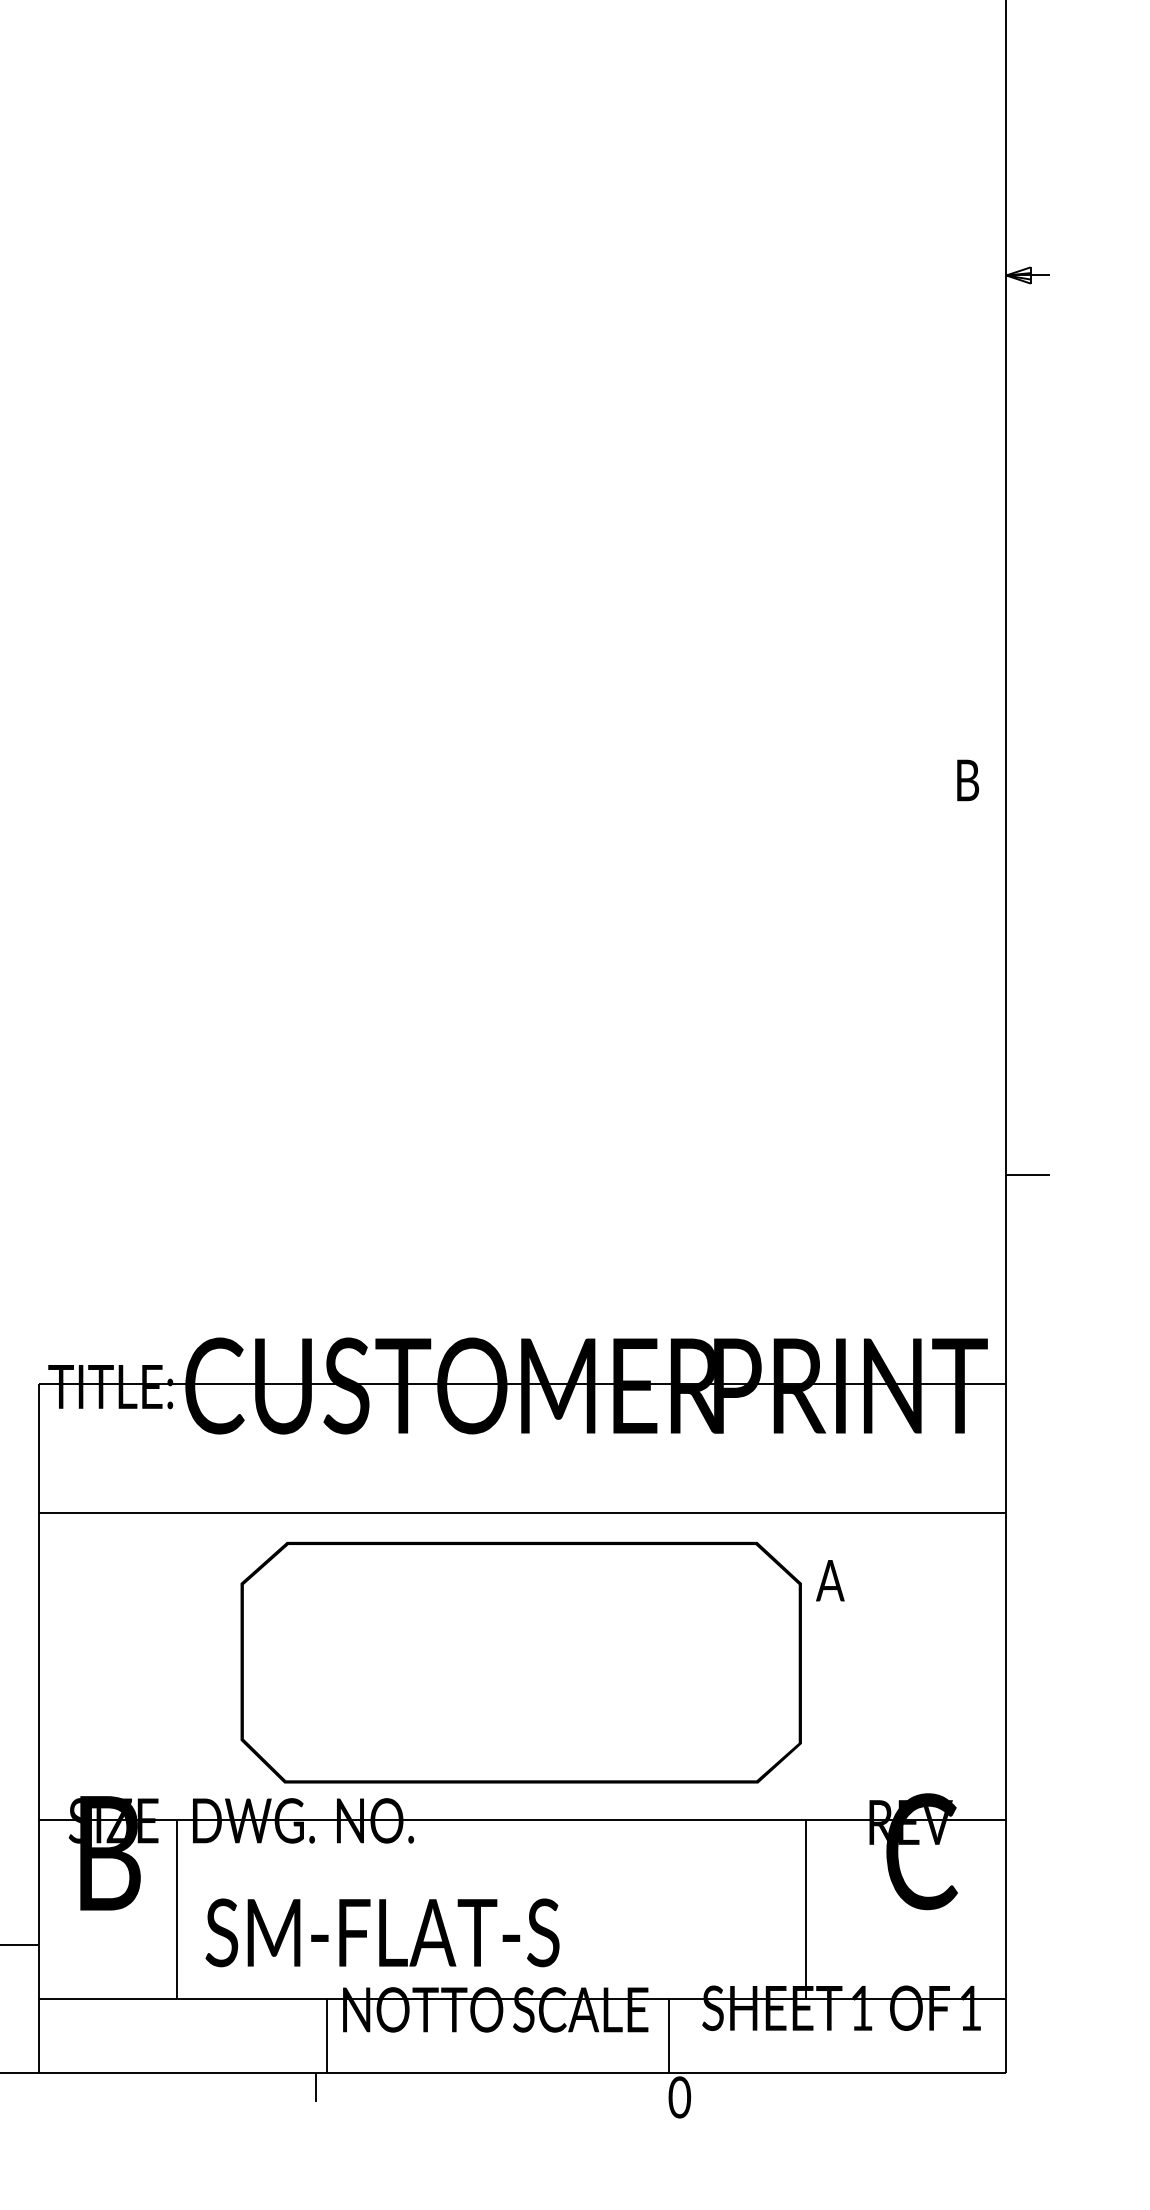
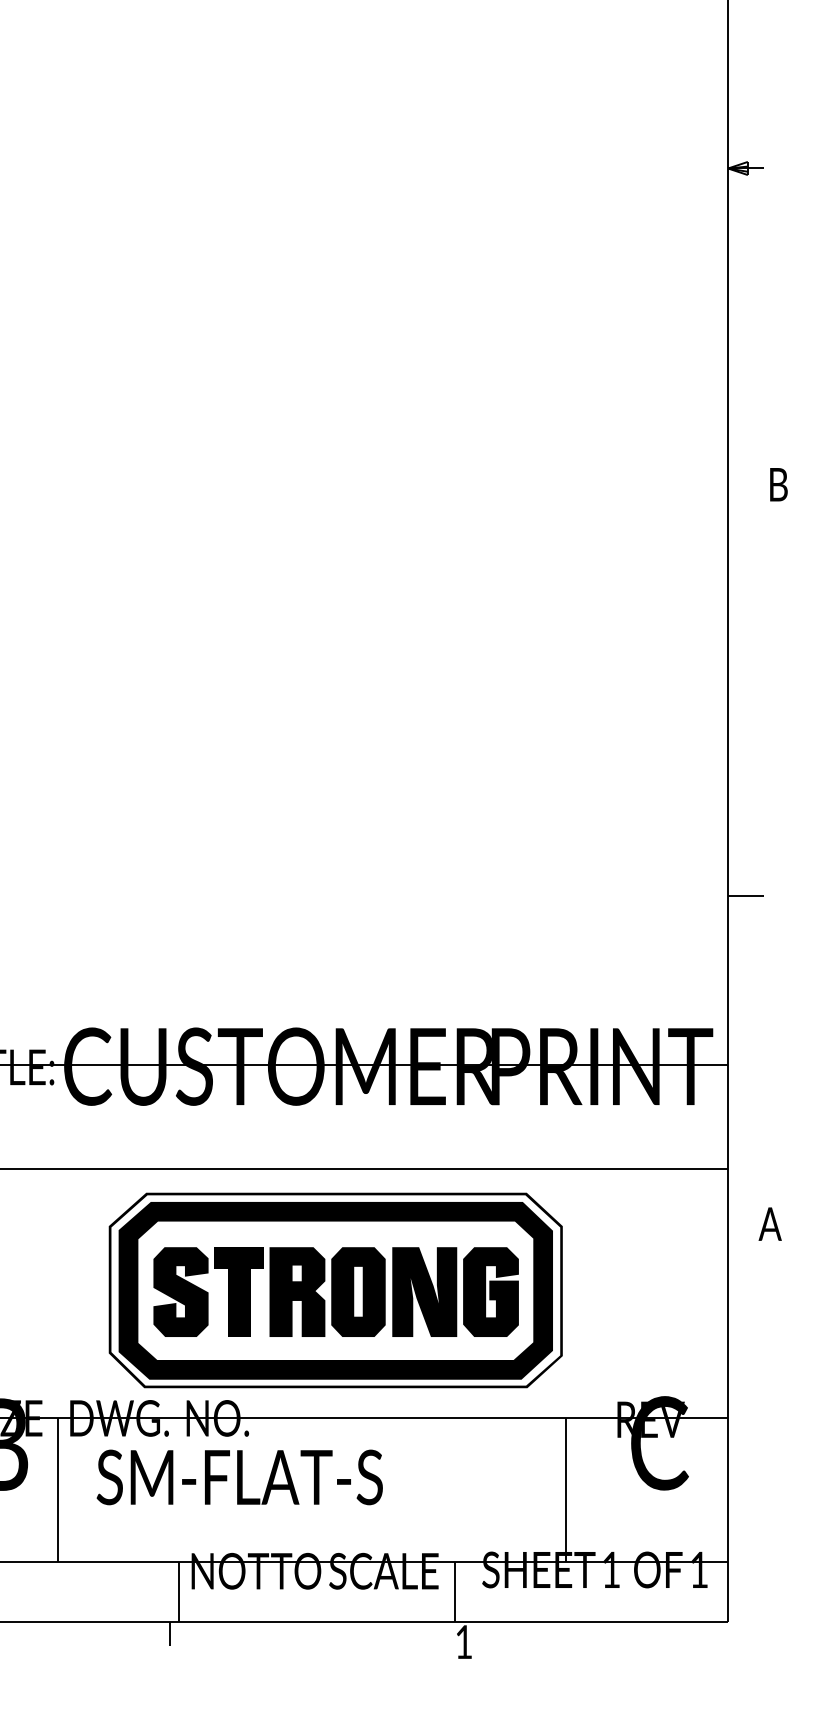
text: (968, 780) -> (779, 484), moved
text: (830, 1580) -> (770, 1223), moved
fill: (520, 1663) -> (335, 1291), added
fill: (329, 1664) -> (180, 1291), added
fill: (401, 1664) -> (238, 1291), added
fill: (473, 1664) -> (297, 1291), added
fill: (548, 1664) -> (357, 1291), added
part: (669, 1664) -> (455, 1291), added
text: (382, 1932) -> (239, 1477), moved
text: (679, 2097) -> (463, 1642), 0 -> 1

